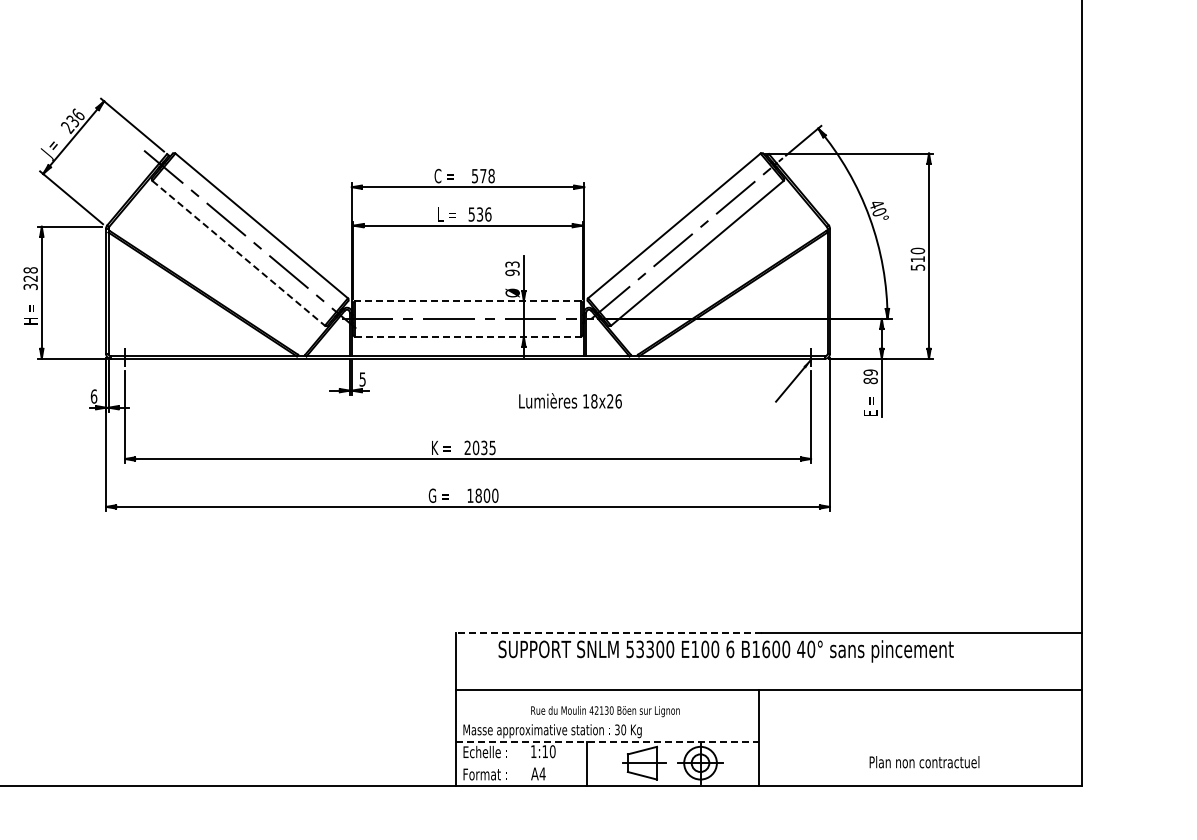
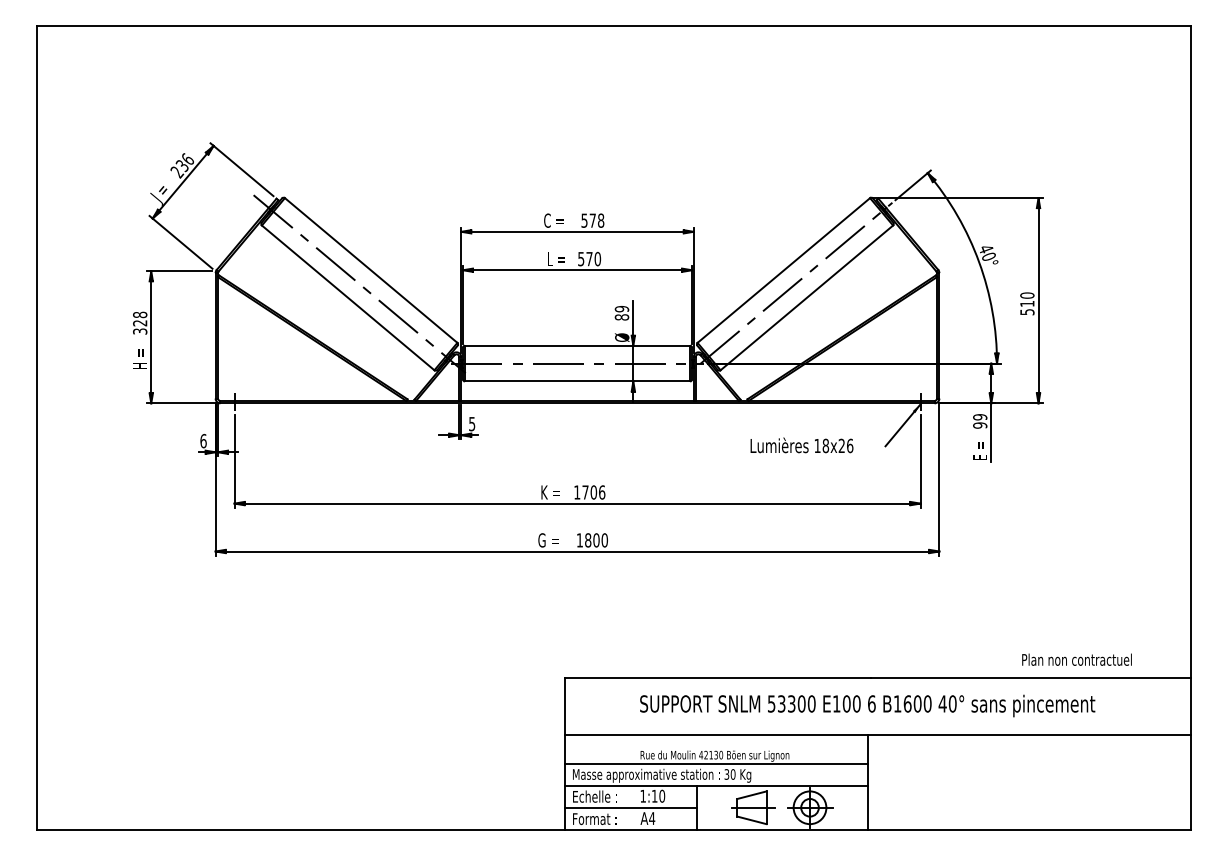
text: (484, 213) -> (593, 258), 536 -> 570
line: (239, 252) -> (348, 297), dashed -> solid
text: (512, 268) -> (621, 313), 93 -> 89
line: (468, 300) -> (577, 345), dashed -> solid
line: (468, 336) -> (577, 381), dashed -> solid
text: (871, 380) -> (980, 425), 89 -> 99
text: (570, 400) -> (801, 445), moved
text: (480, 447) -> (589, 492), 2035 -> 1706
line: (609, 632) -> (718, 677), dashed -> solid
text: (726, 650) -> (867, 705), moved
line: (607, 719) -> (716, 764), added
line: (608, 741) -> (717, 786), dashed -> solid
text: (924, 761) -> (1076, 659), moved
line: (521, 763) -> (630, 808), added

